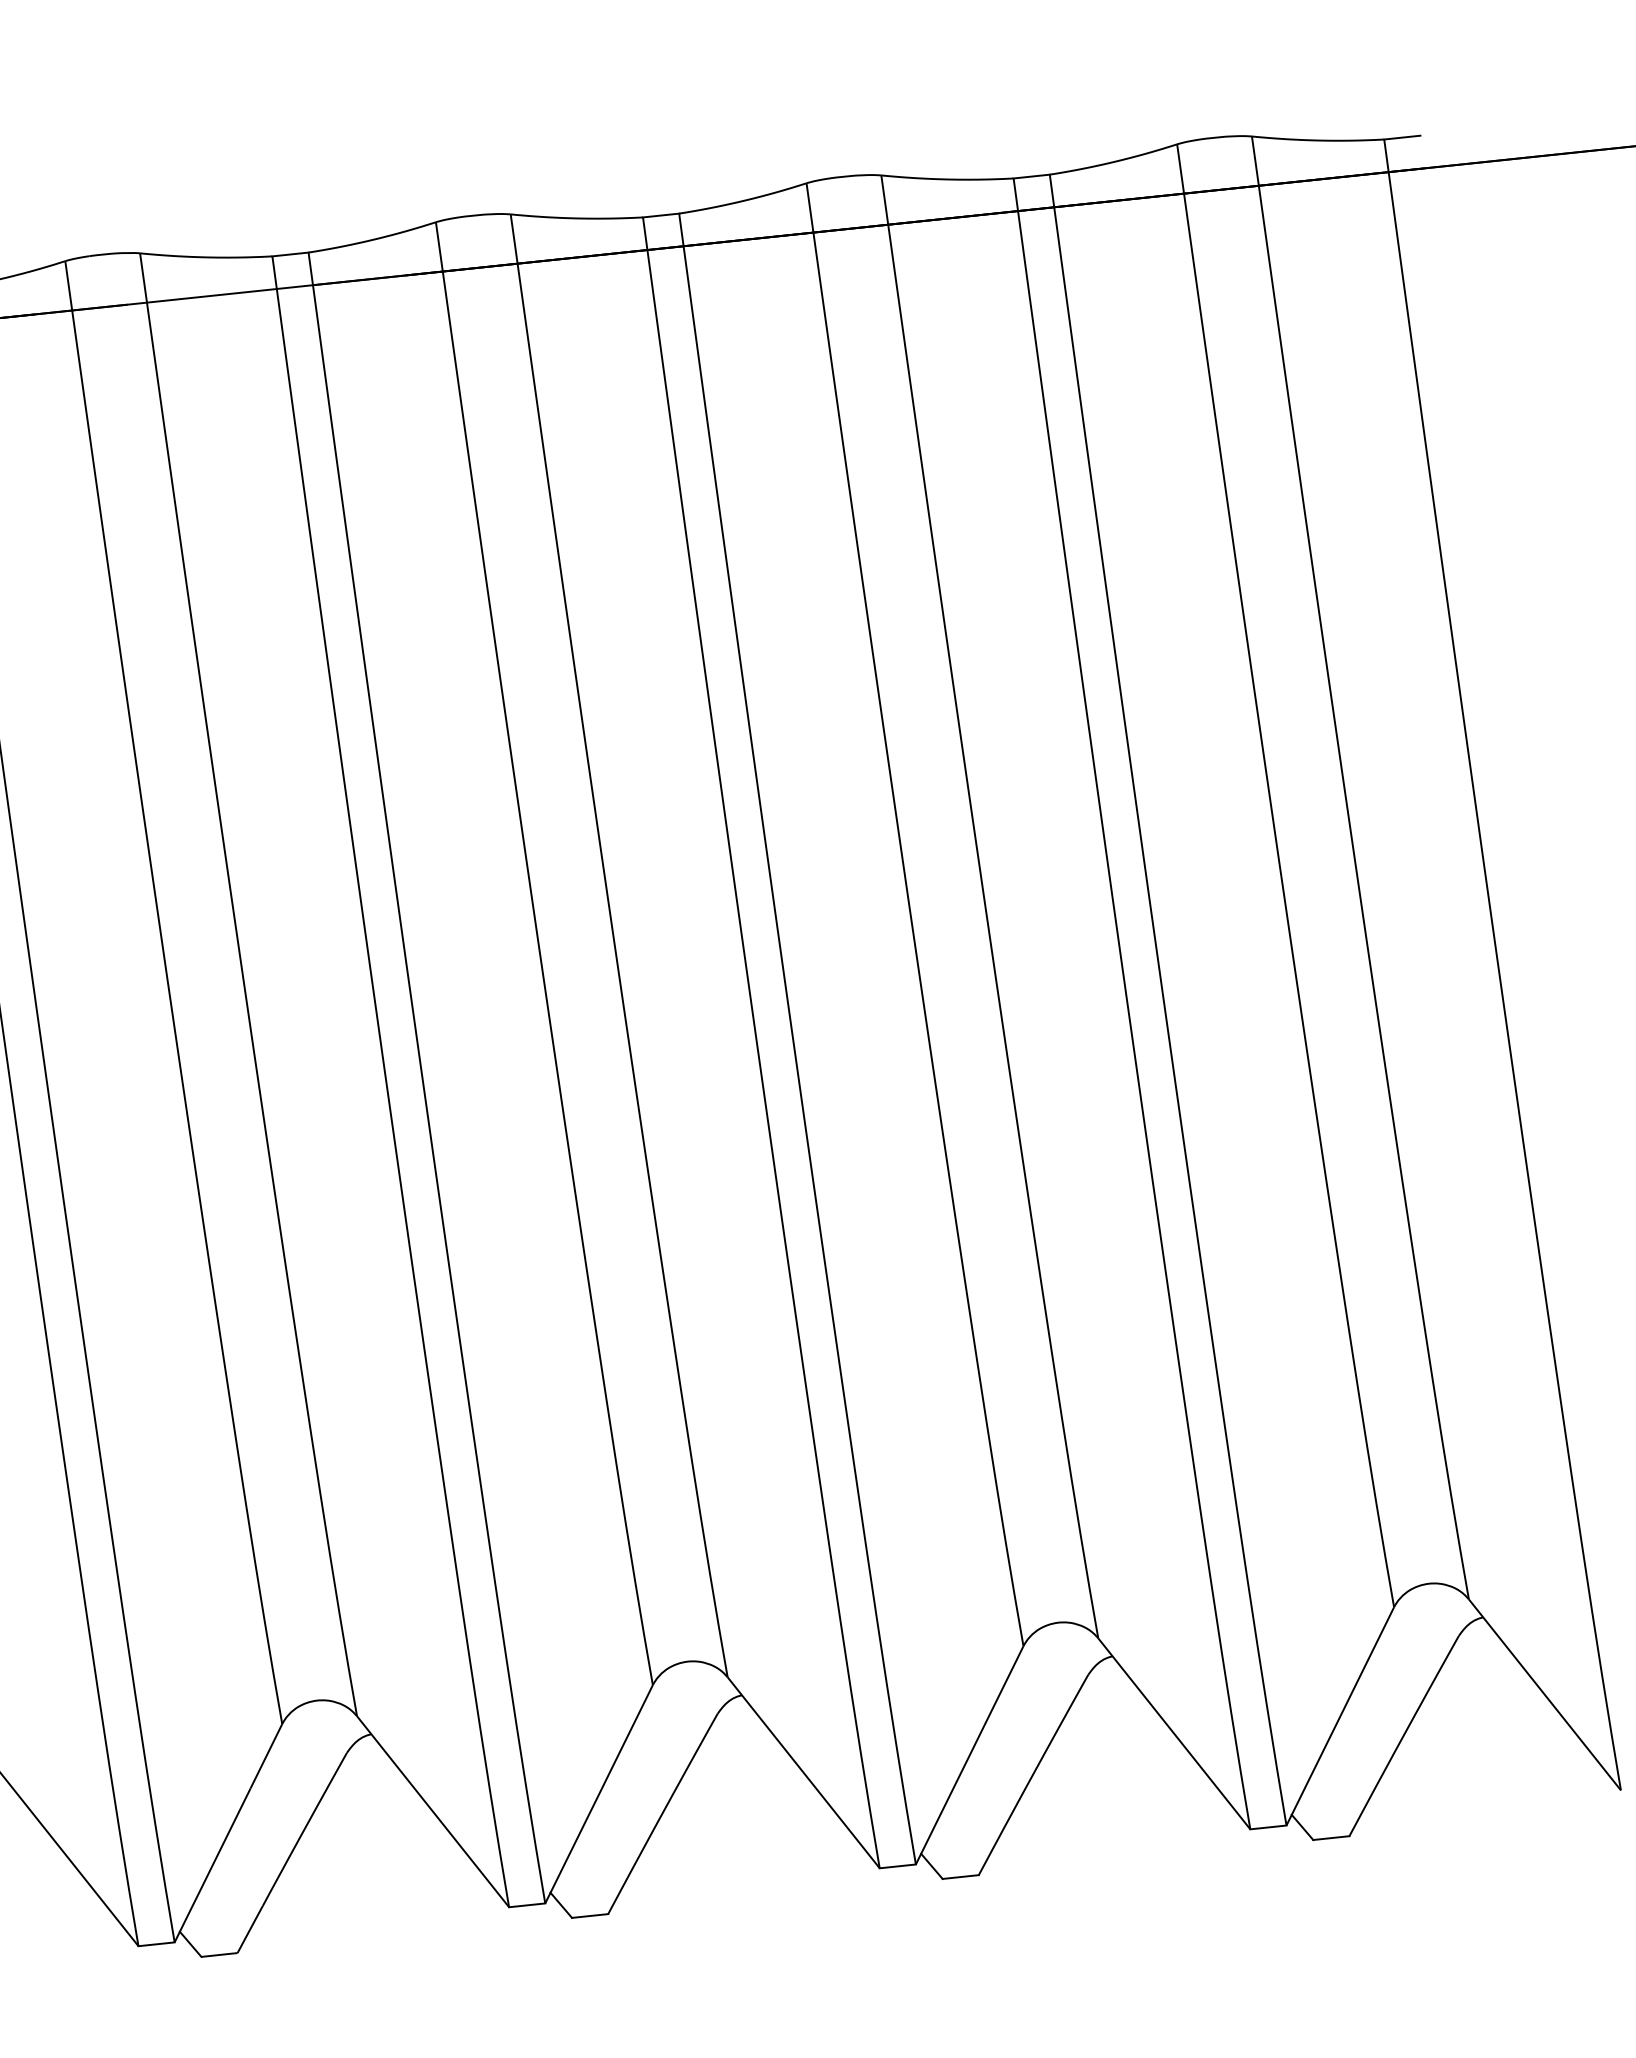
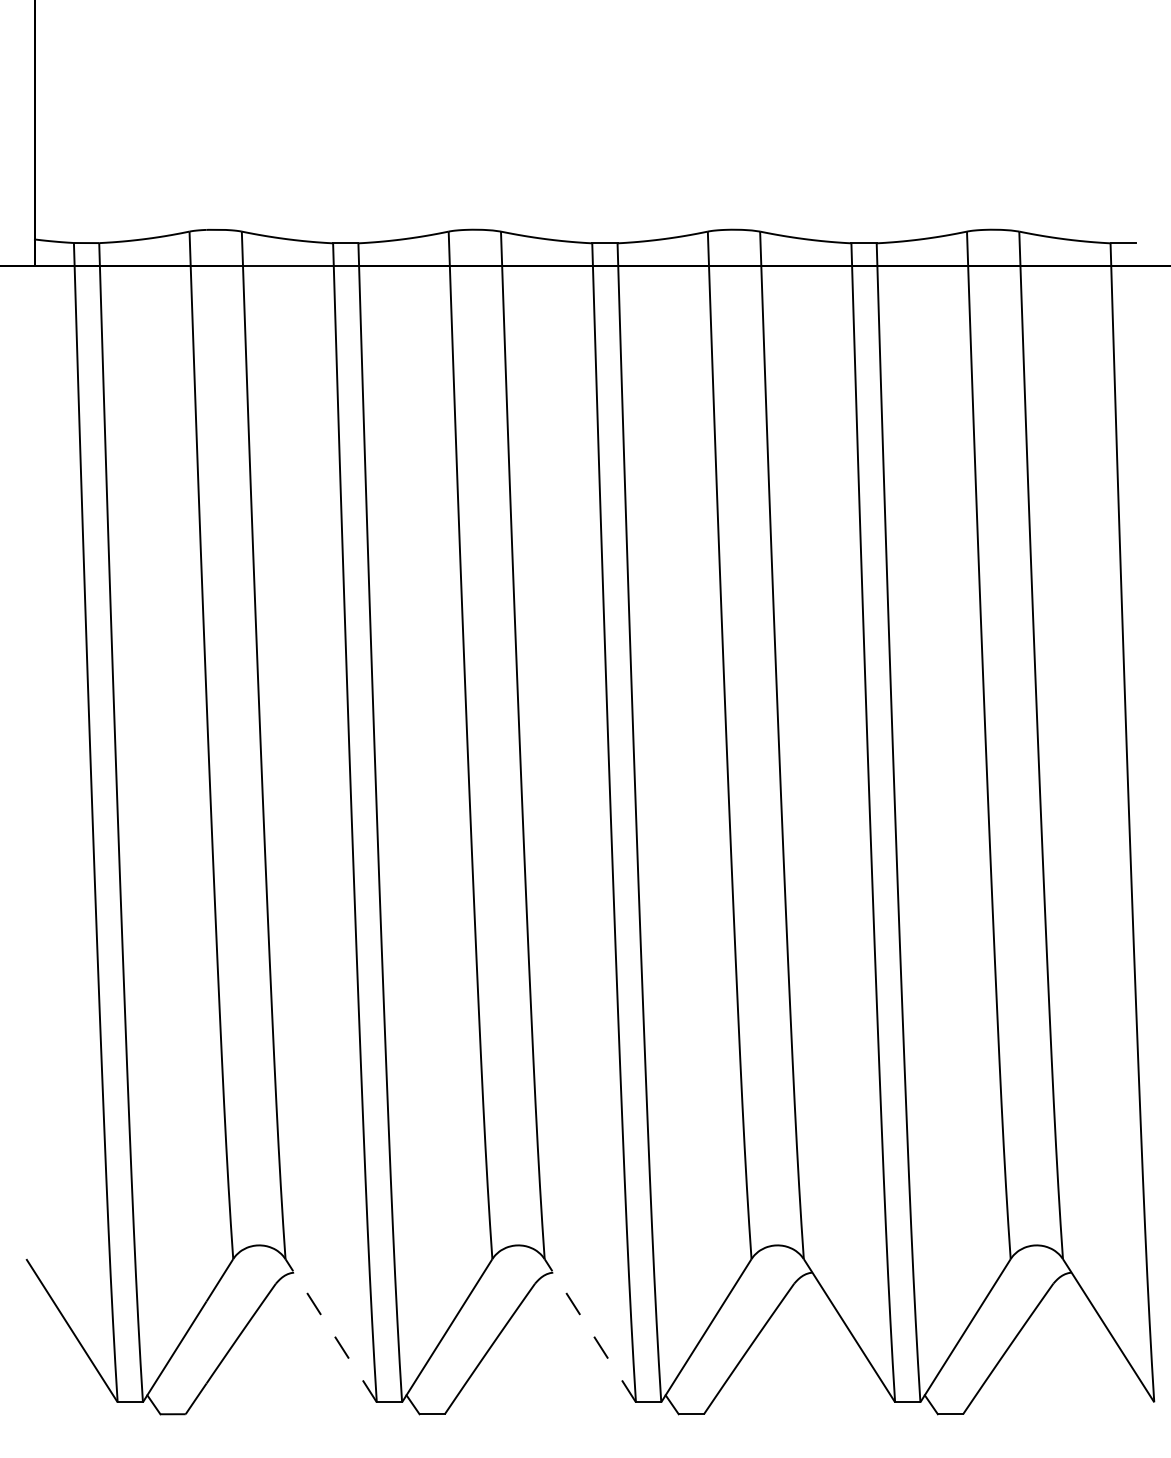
line: (802, 1771) -> (589, 1329), solid -> dashed
line: (431, 1810) -> (330, 1329), solid -> dashed

